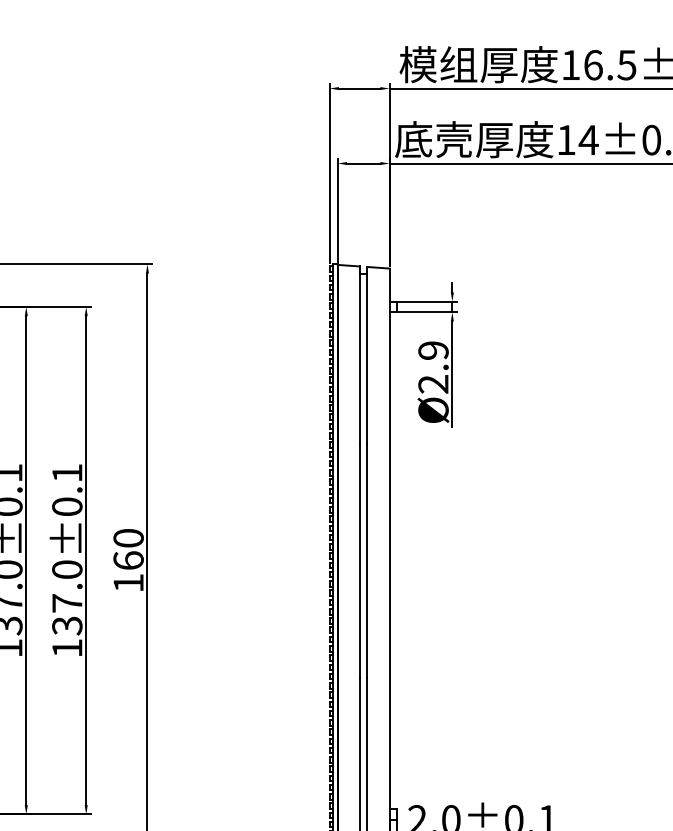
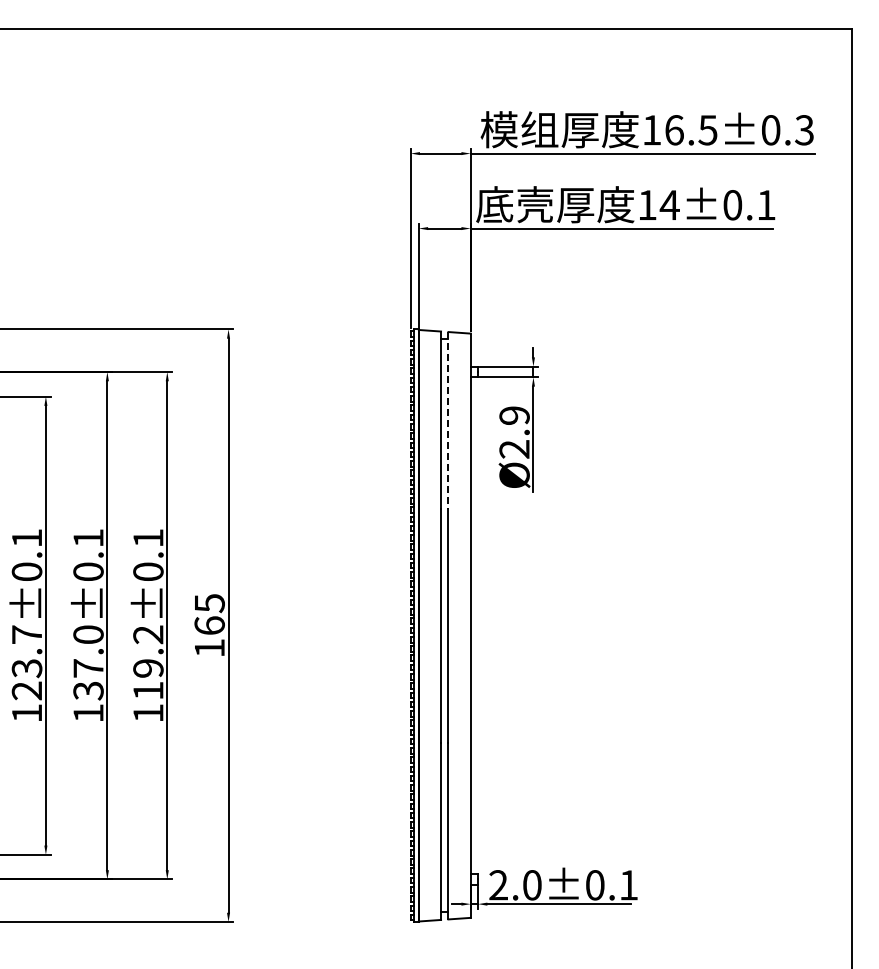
line: (367, 355) -> (448, 420), solid -> dashed
text: (128, 538) -> (209, 603), 160 -> 165
text: (67, 597) -> (148, 662), 137.0±0.1 -> 119.2±0.1

